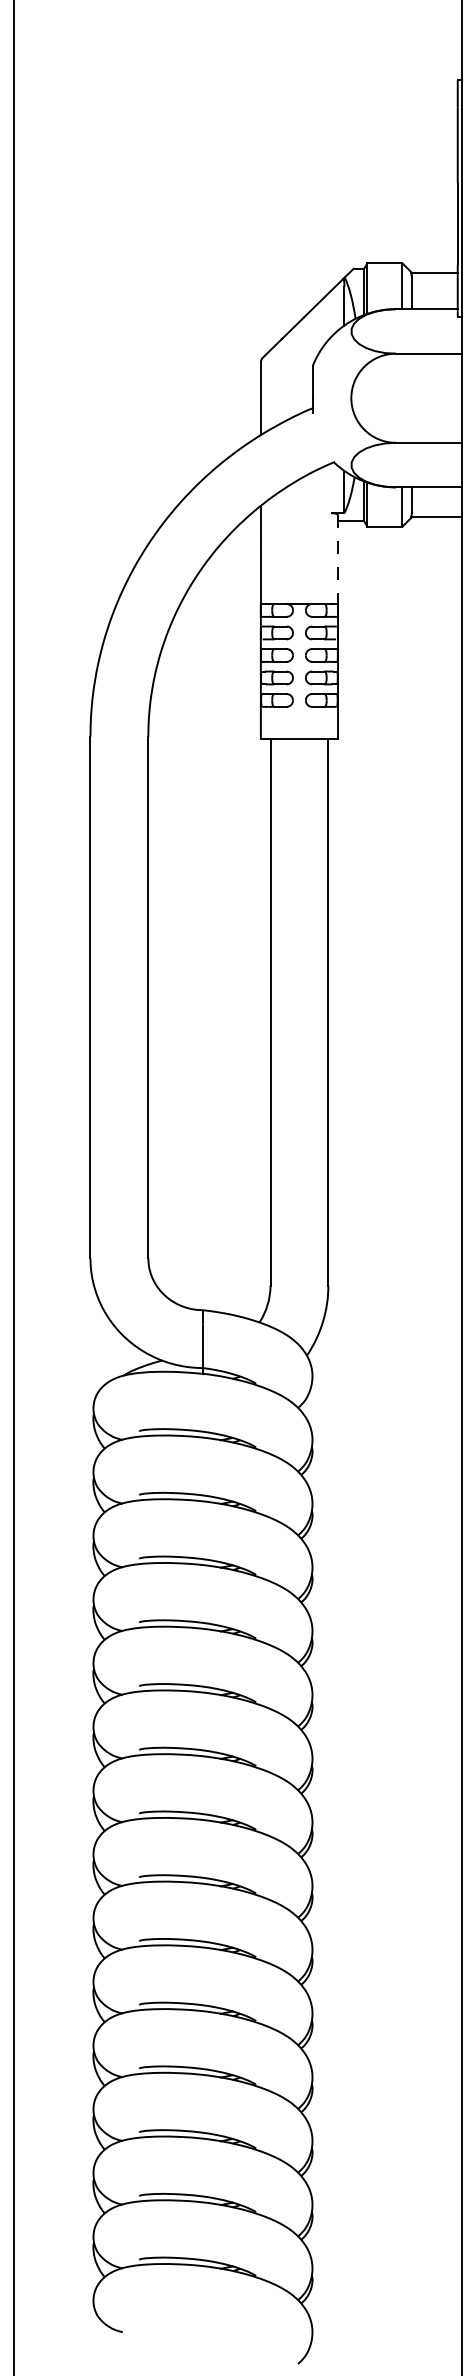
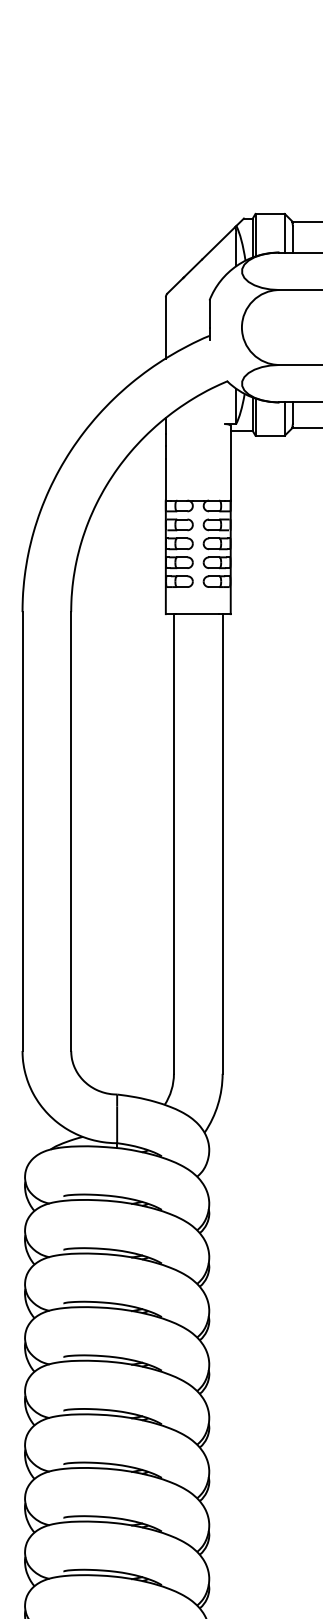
line: (338, 560) -> (231, 463), dashed -> solid

